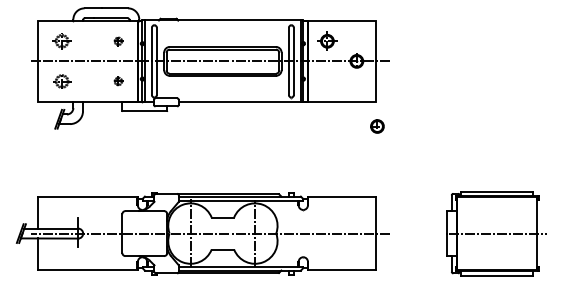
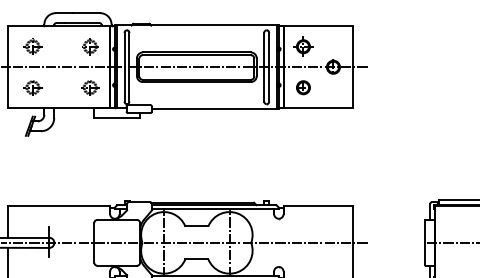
part: (118, 41) -> (90, 46), size x1.67
part: (118, 81) -> (90, 87), size x1.67
part: (377, 126) -> (303, 87), moved

